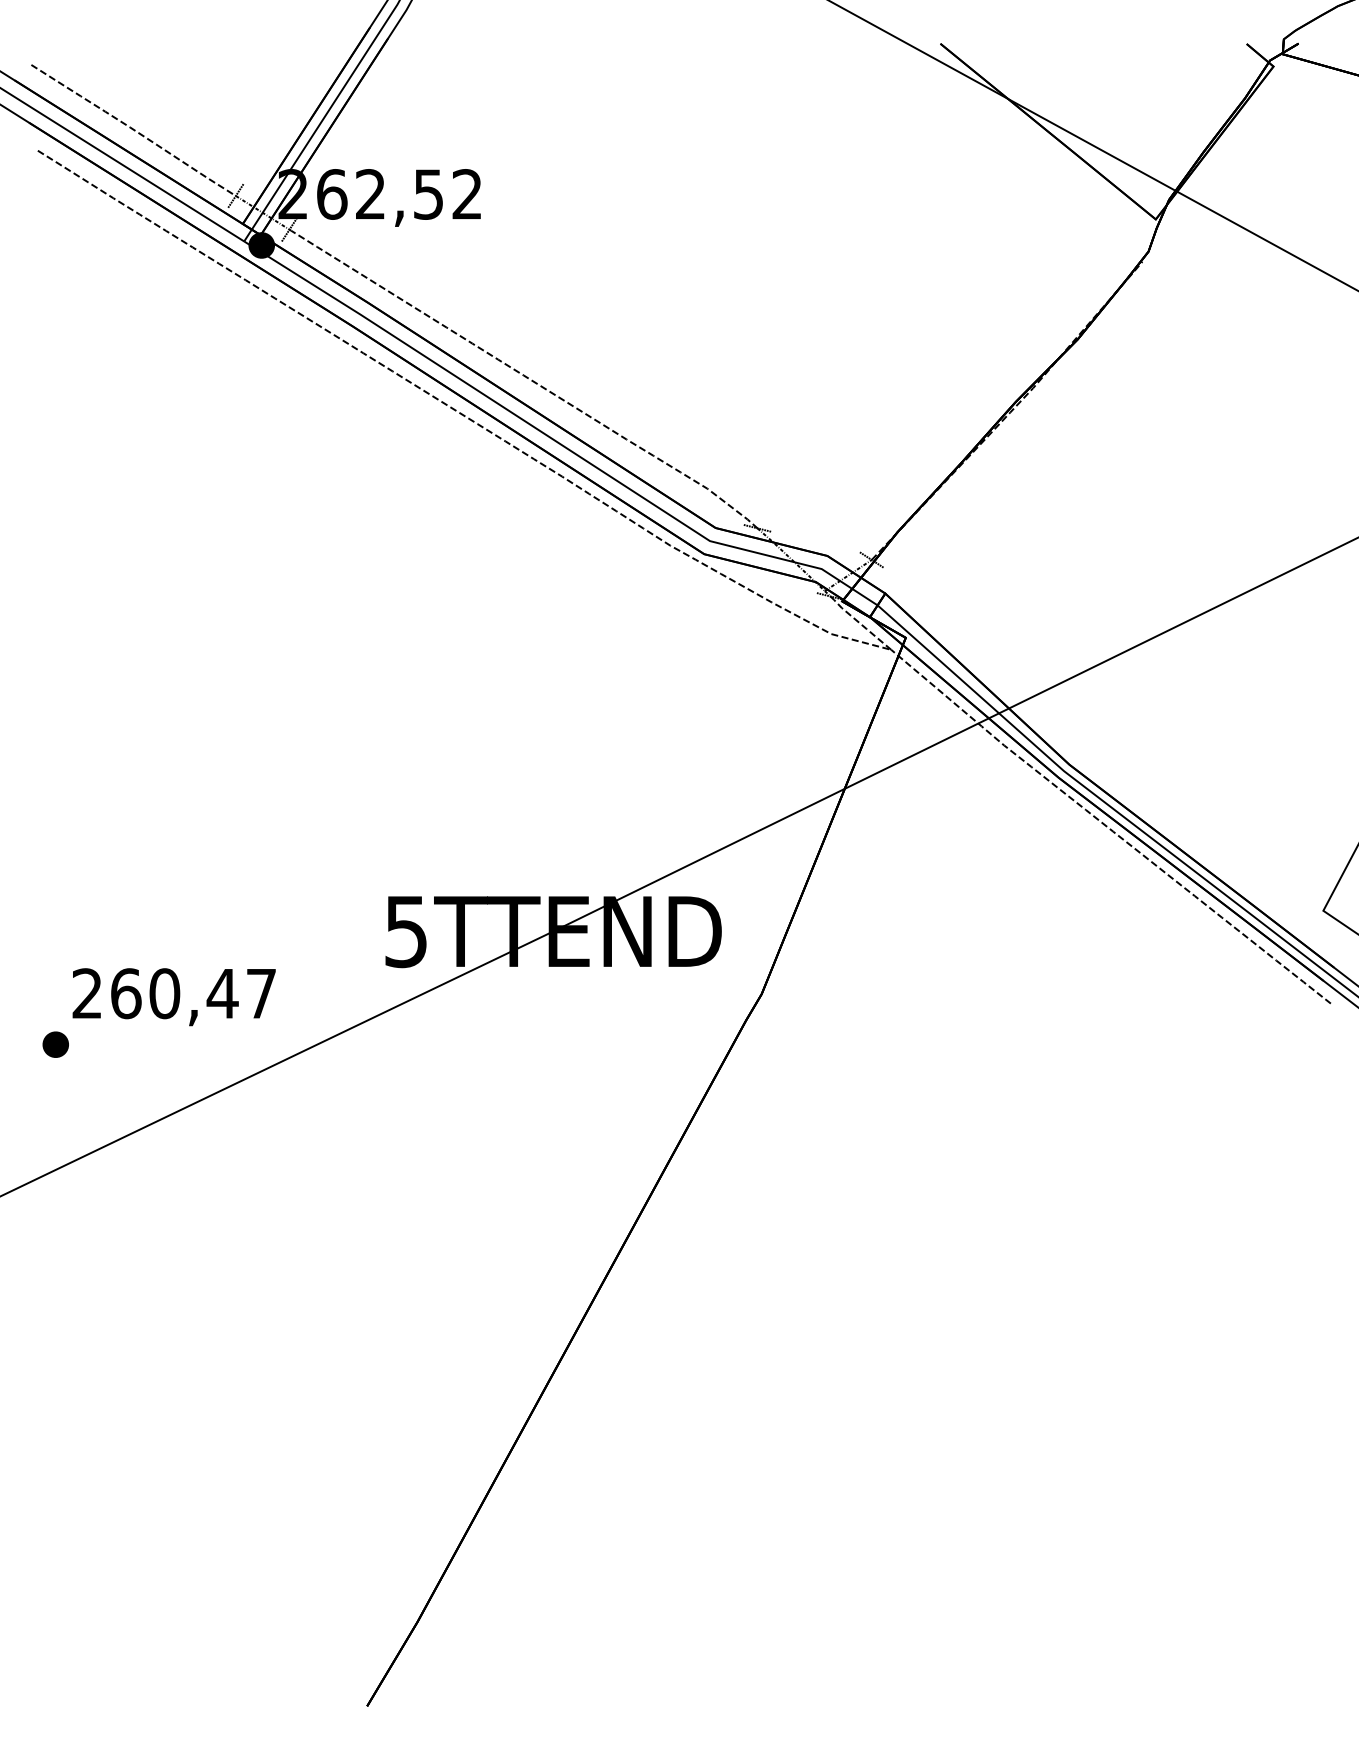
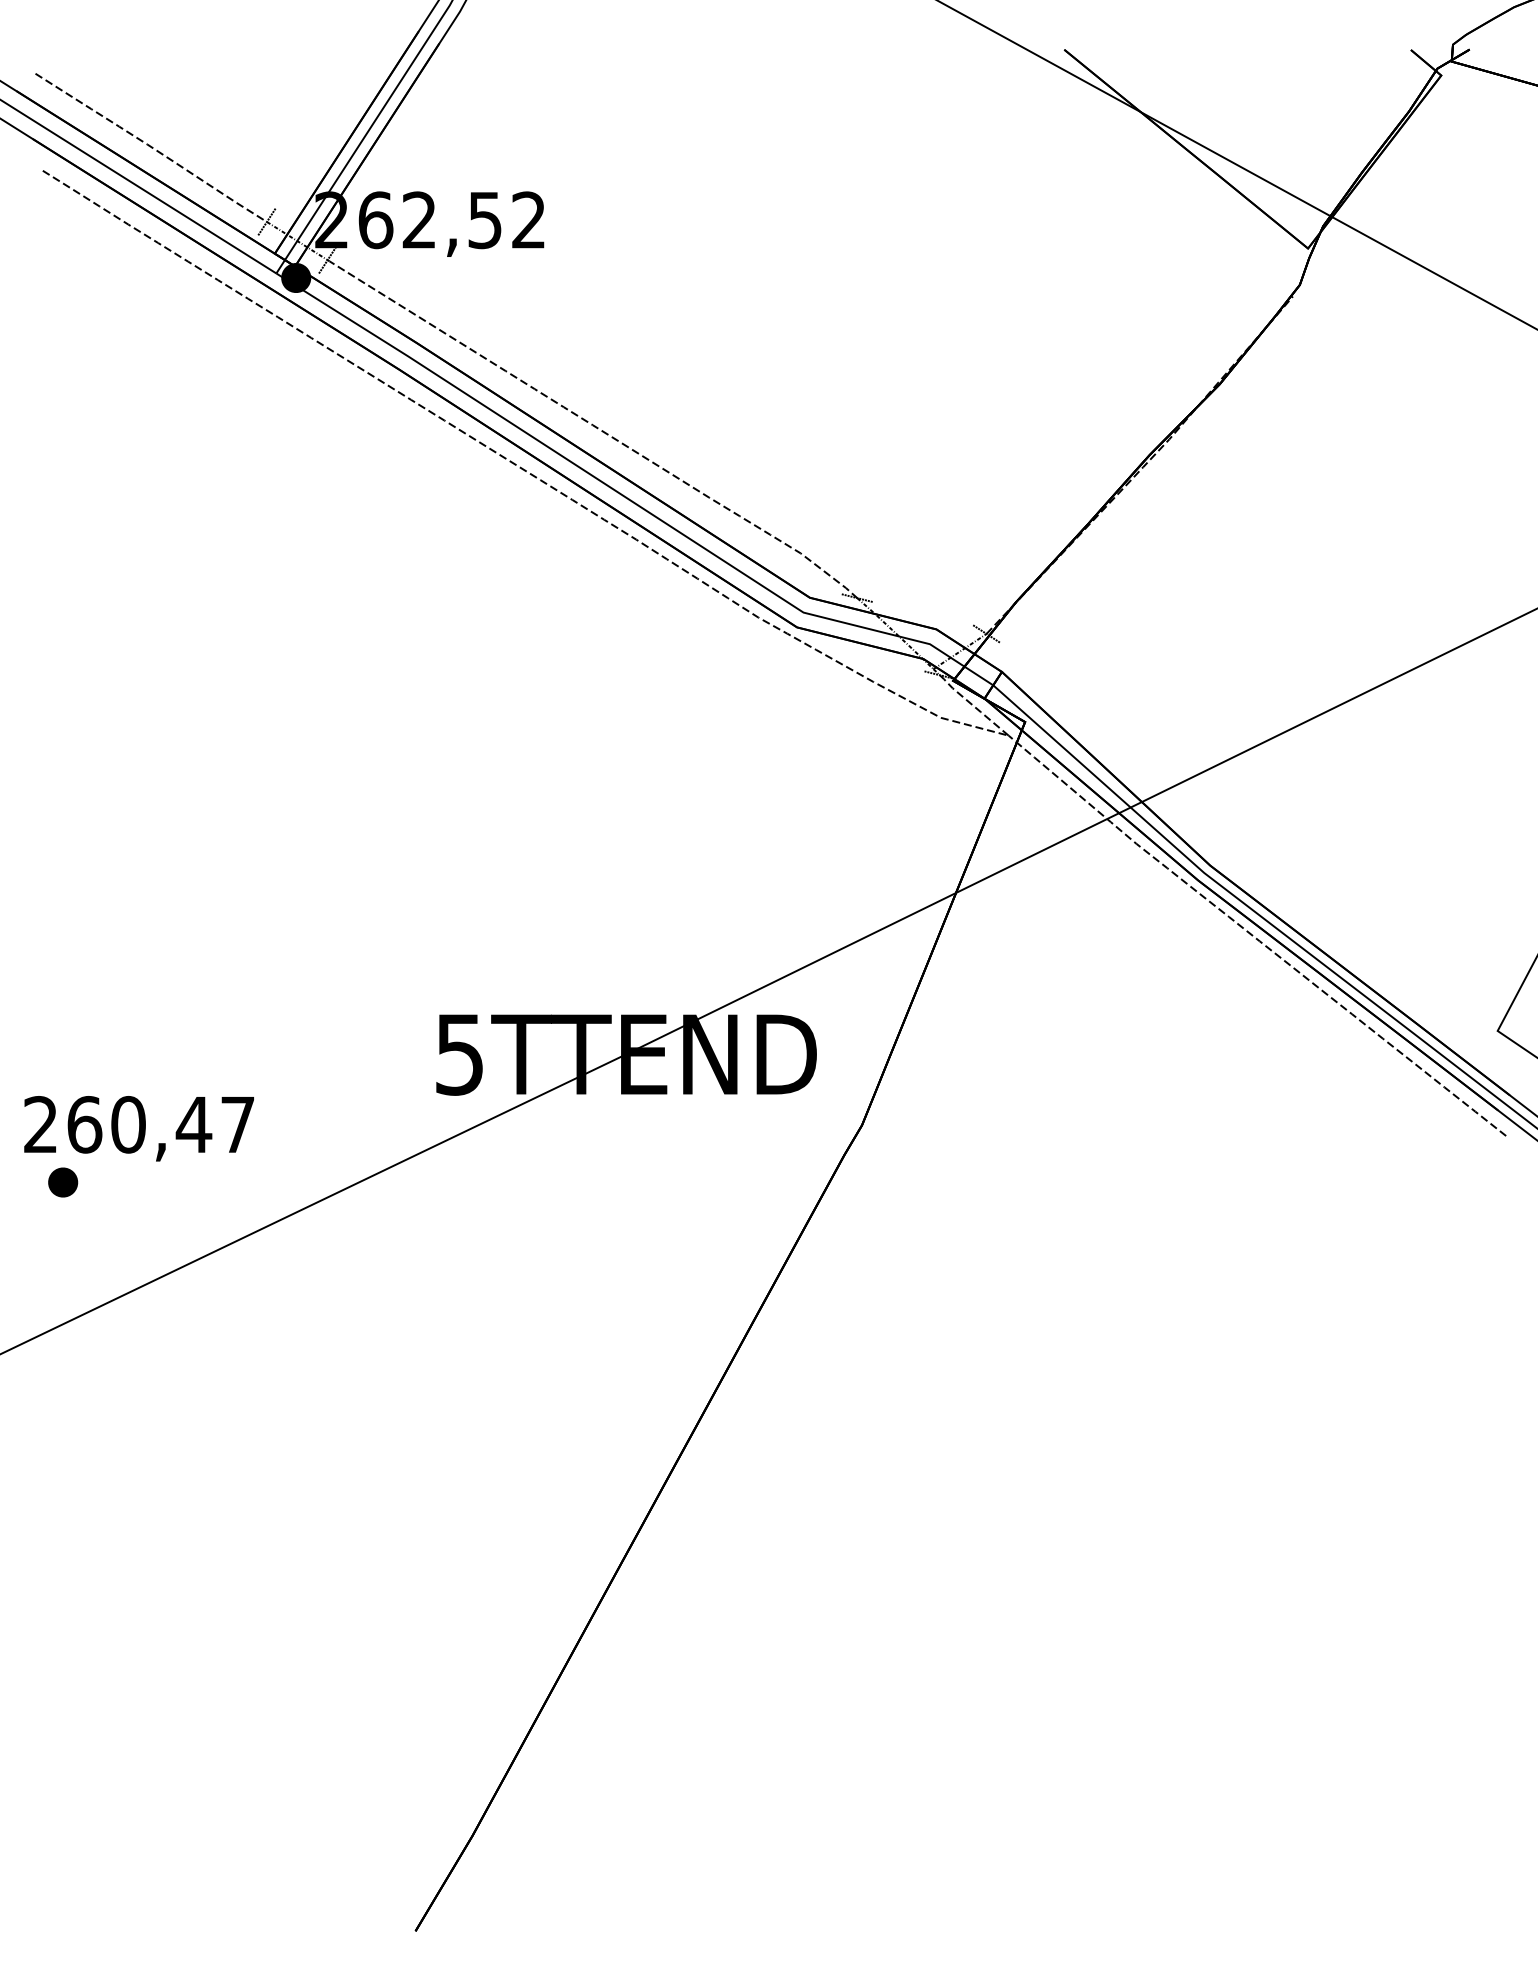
text: (173, 996) -> (138, 1128), moved

